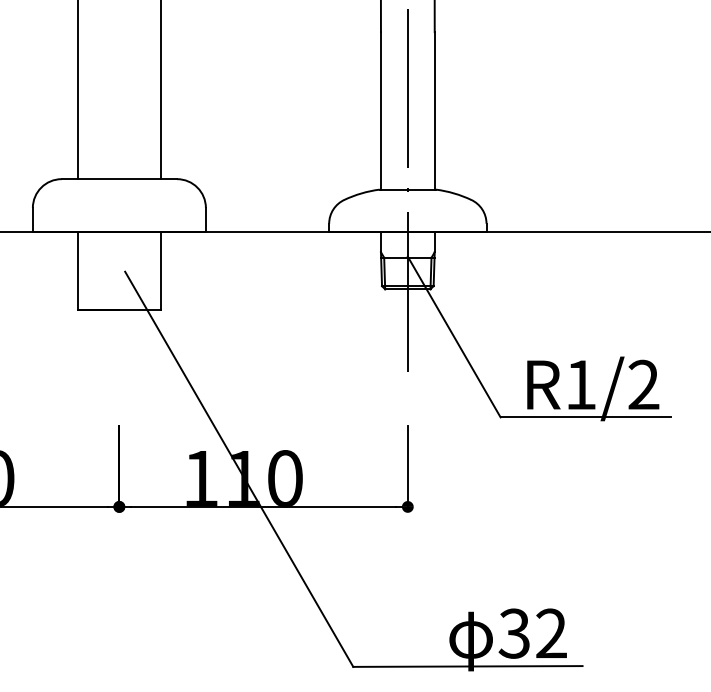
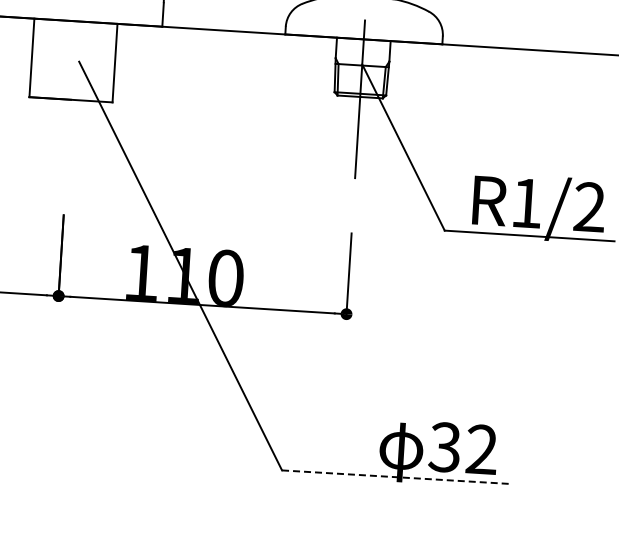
line: (467, 666) -> (396, 477), solid -> dashed

